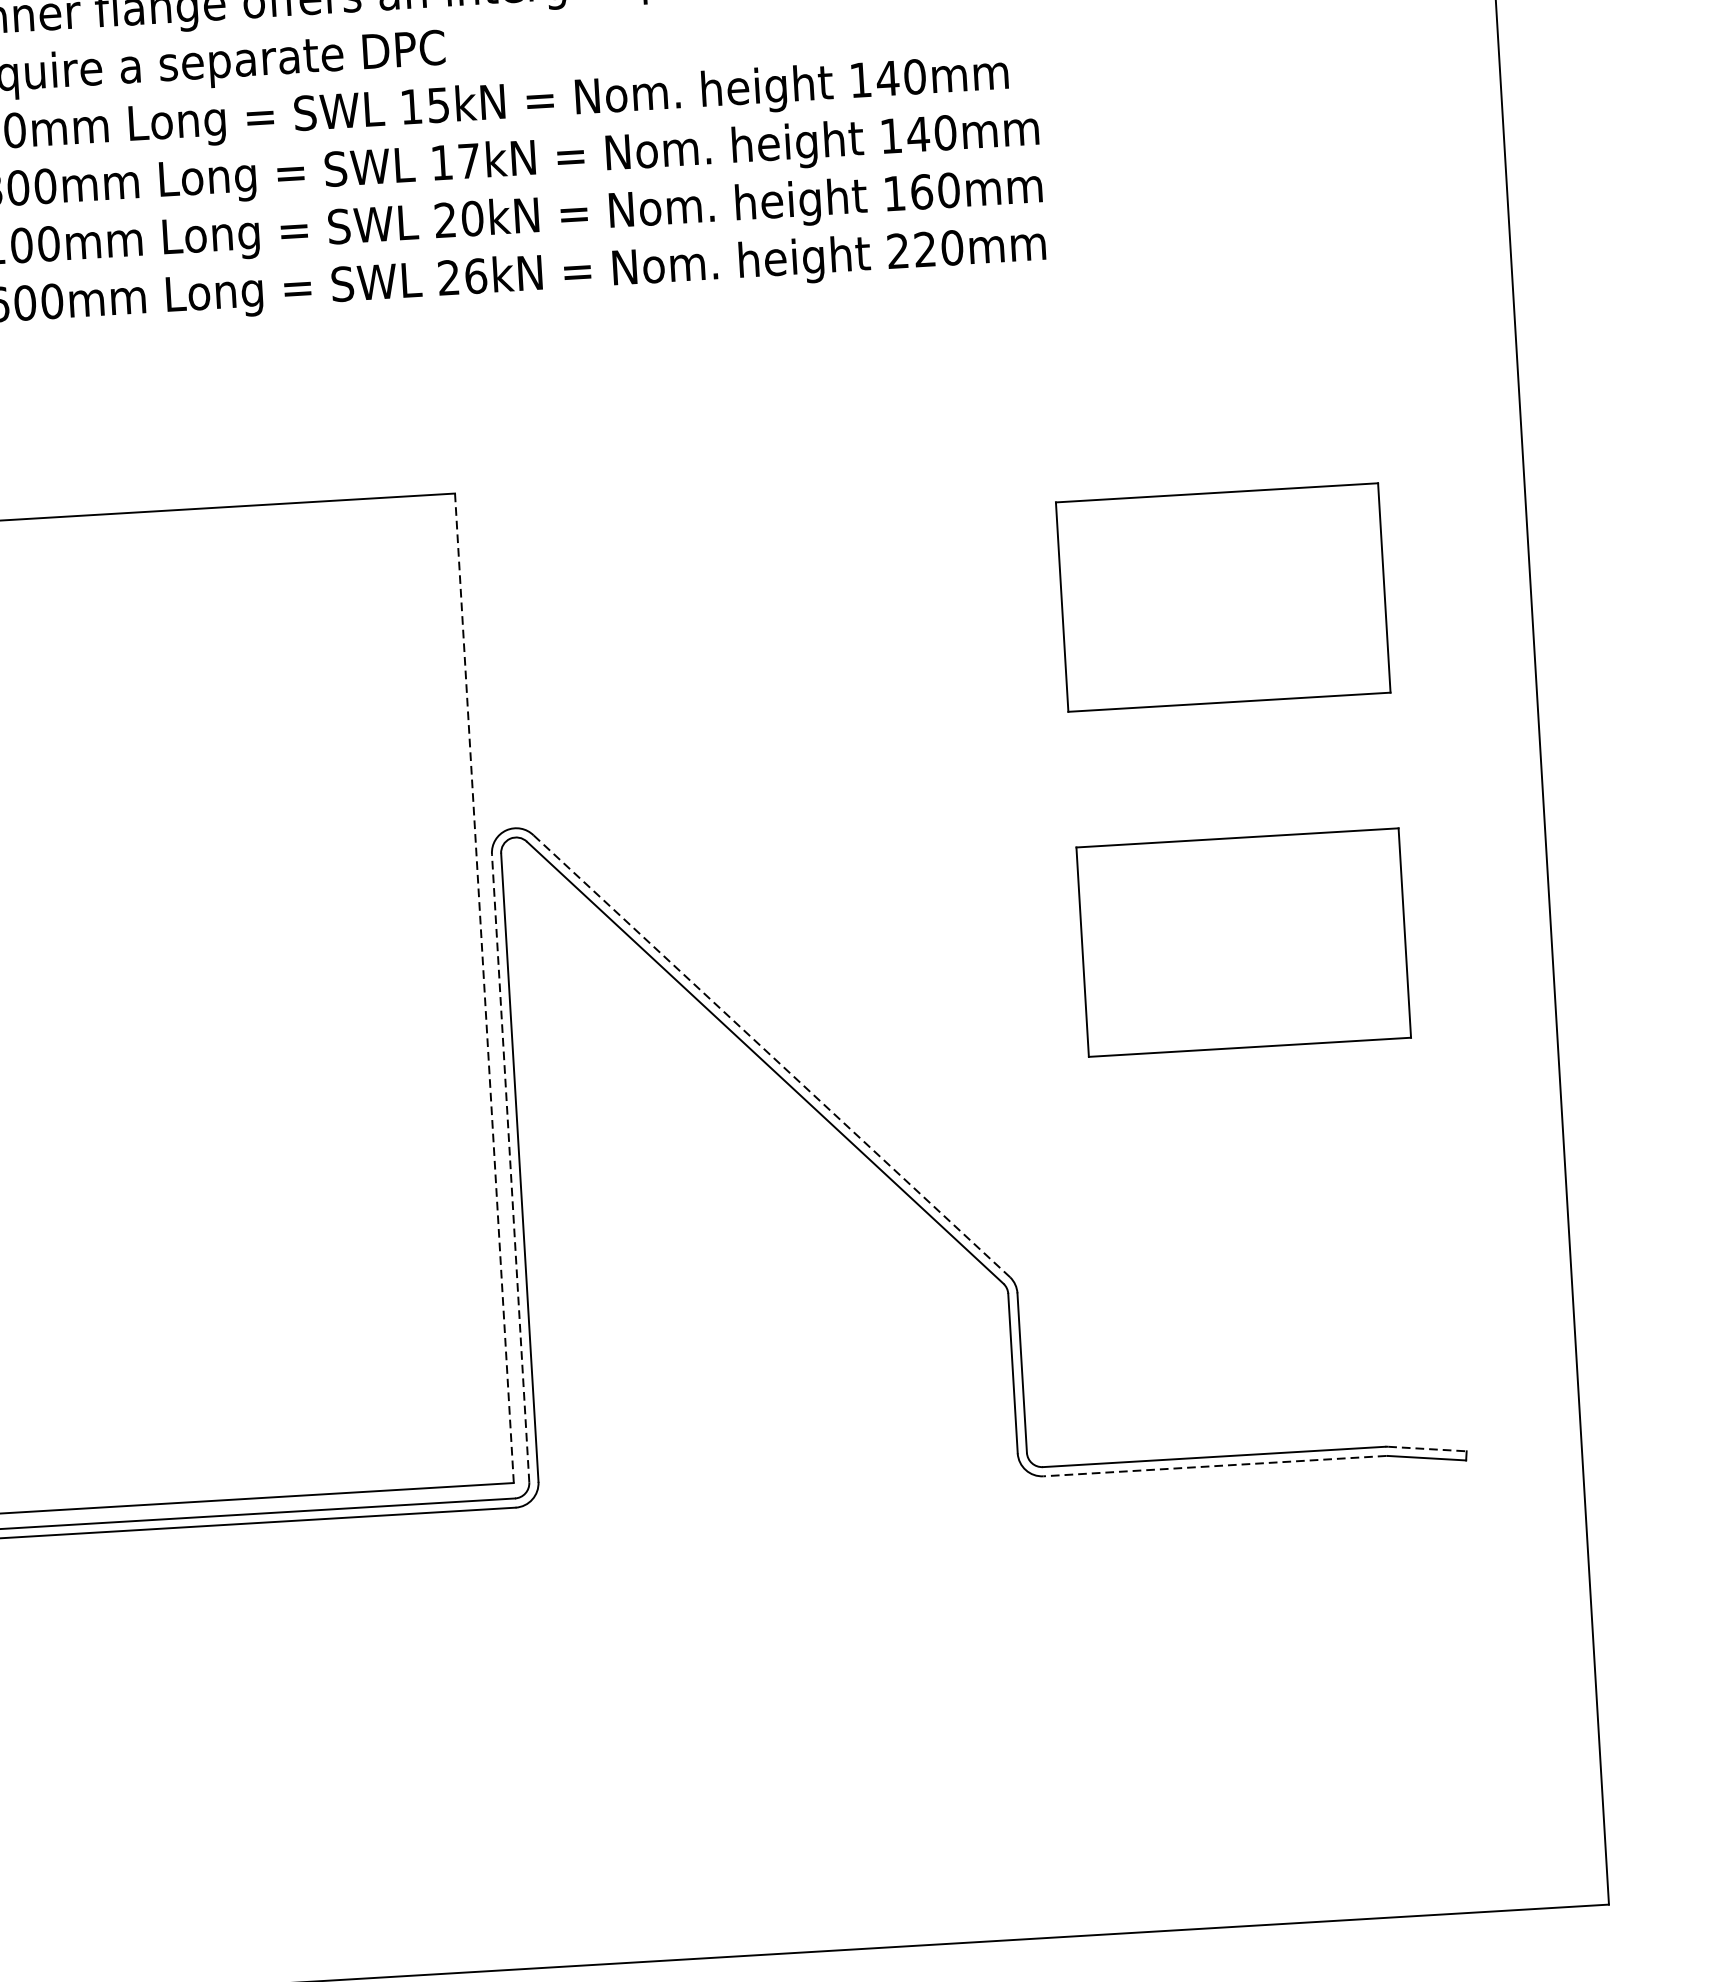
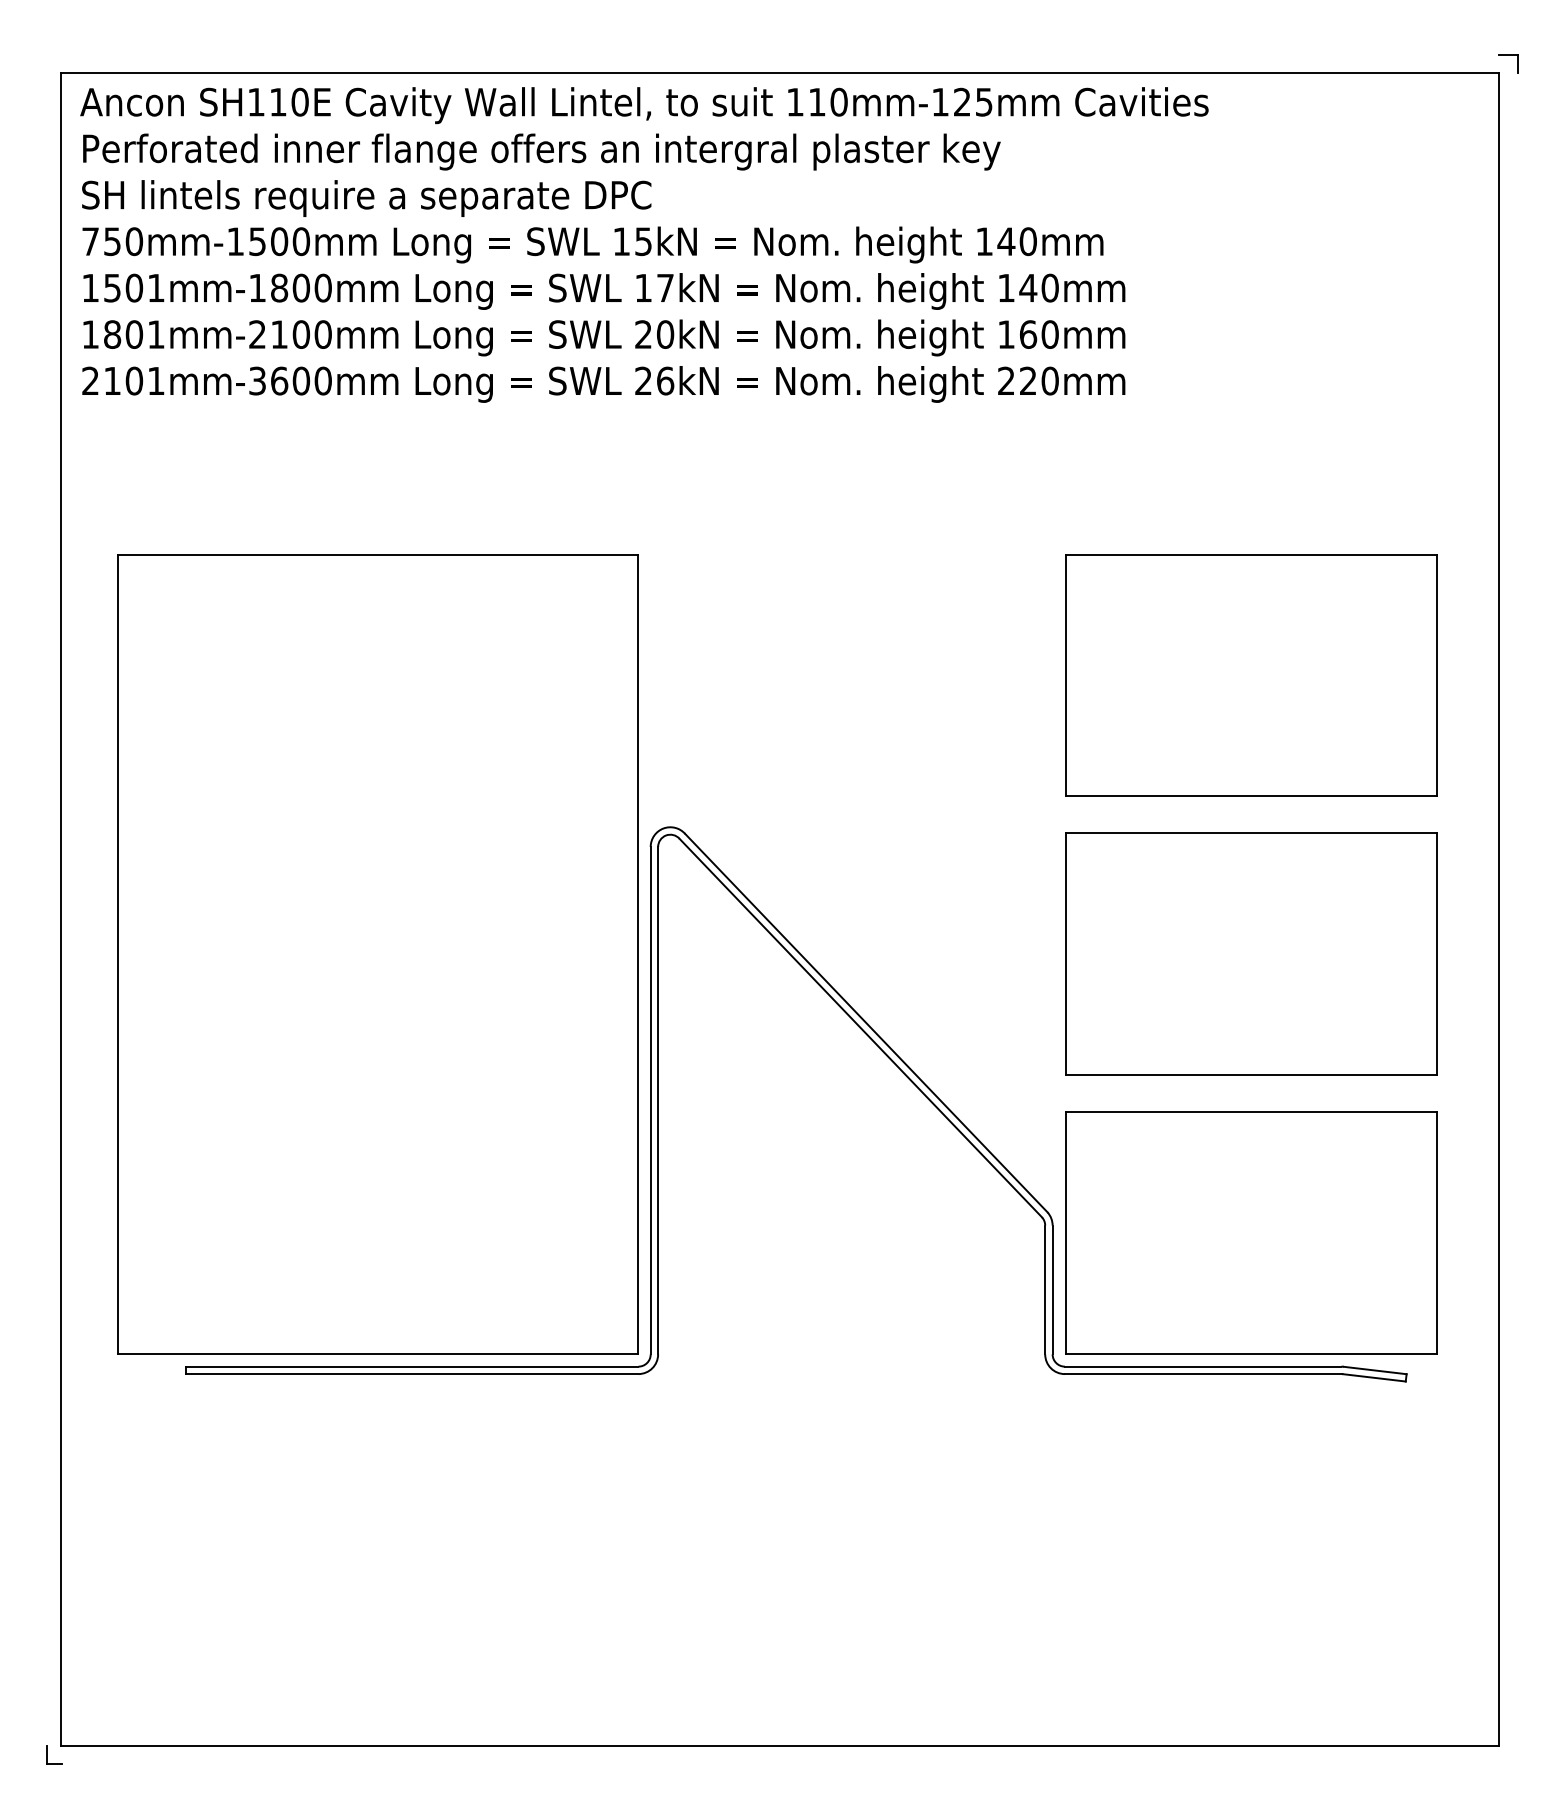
part: (1223, 597) -> (1251, 675), size x1.43
part: (1243, 941) -> (1251, 953), size x1.43
line: (484, 988) -> (638, 954), dashed -> solid
line: (772, 1056) -> (866, 1023), dashed -> solid
line: (510, 1168) -> (650, 1100), dashed -> solid
part: (1264, 1287) -> (1251, 1232), added
line: (1427, 1449) -> (1375, 1370), dashed -> solid
line: (1213, 1466) -> (1202, 1374), dashed -> solid

